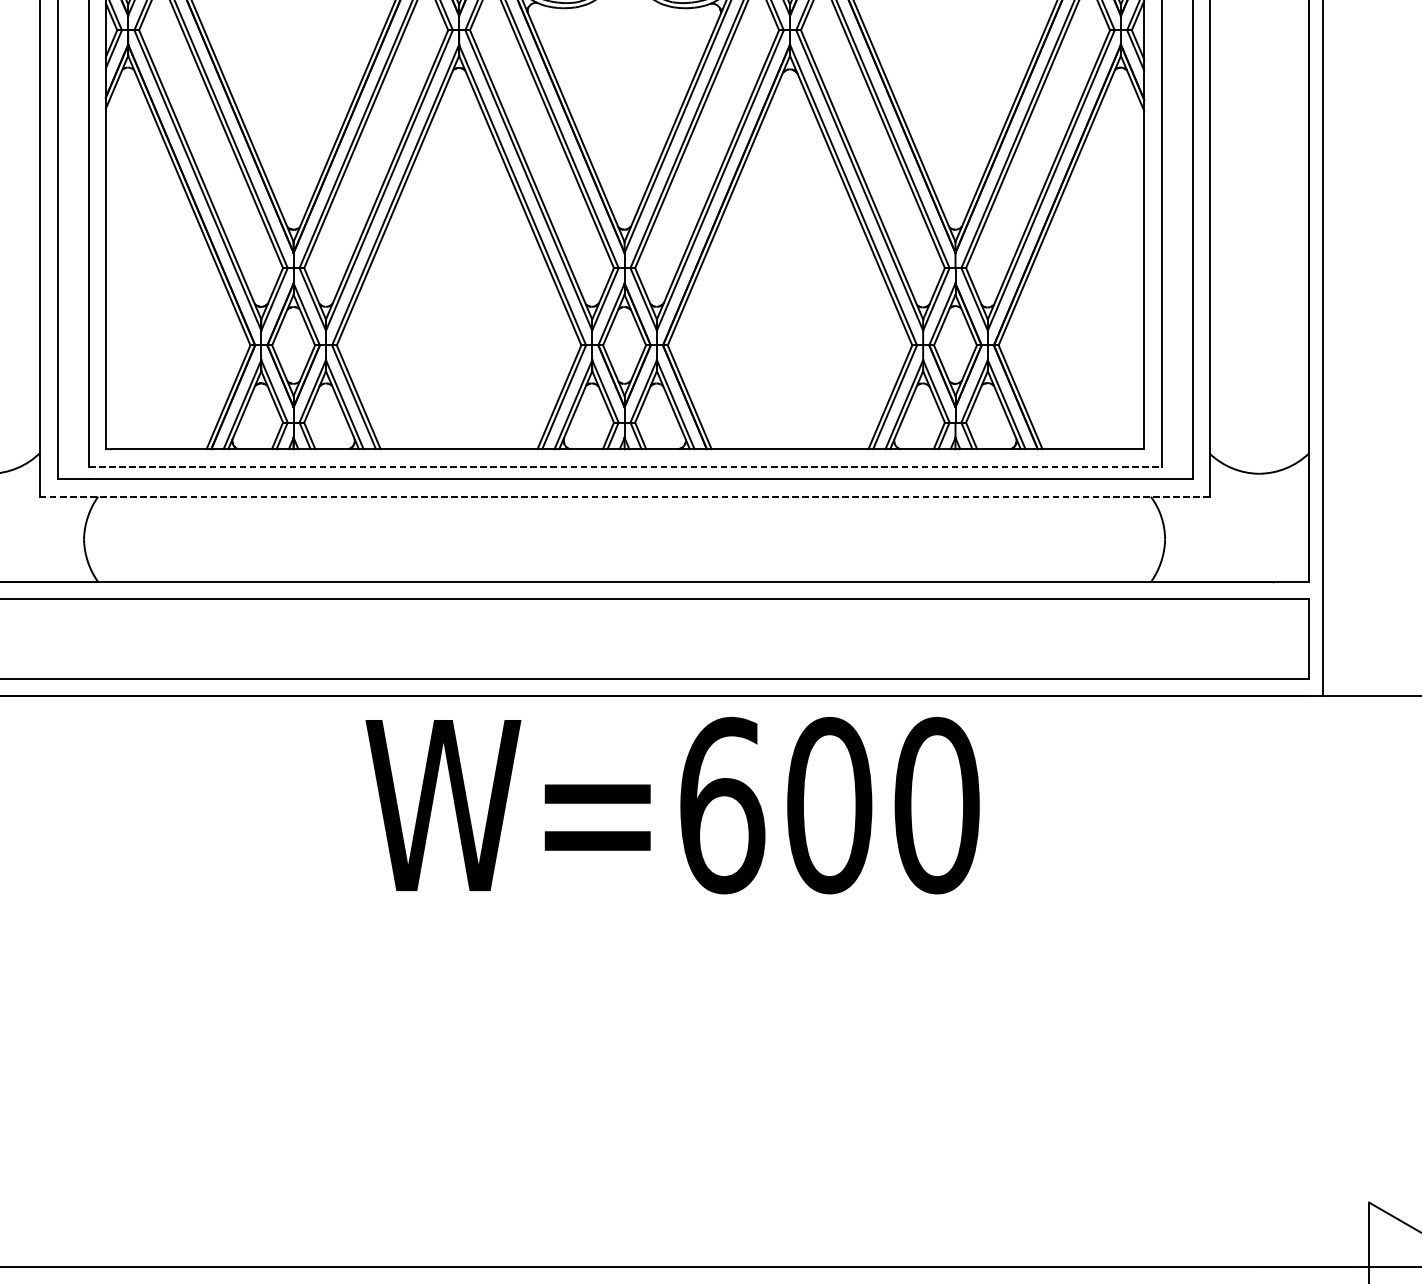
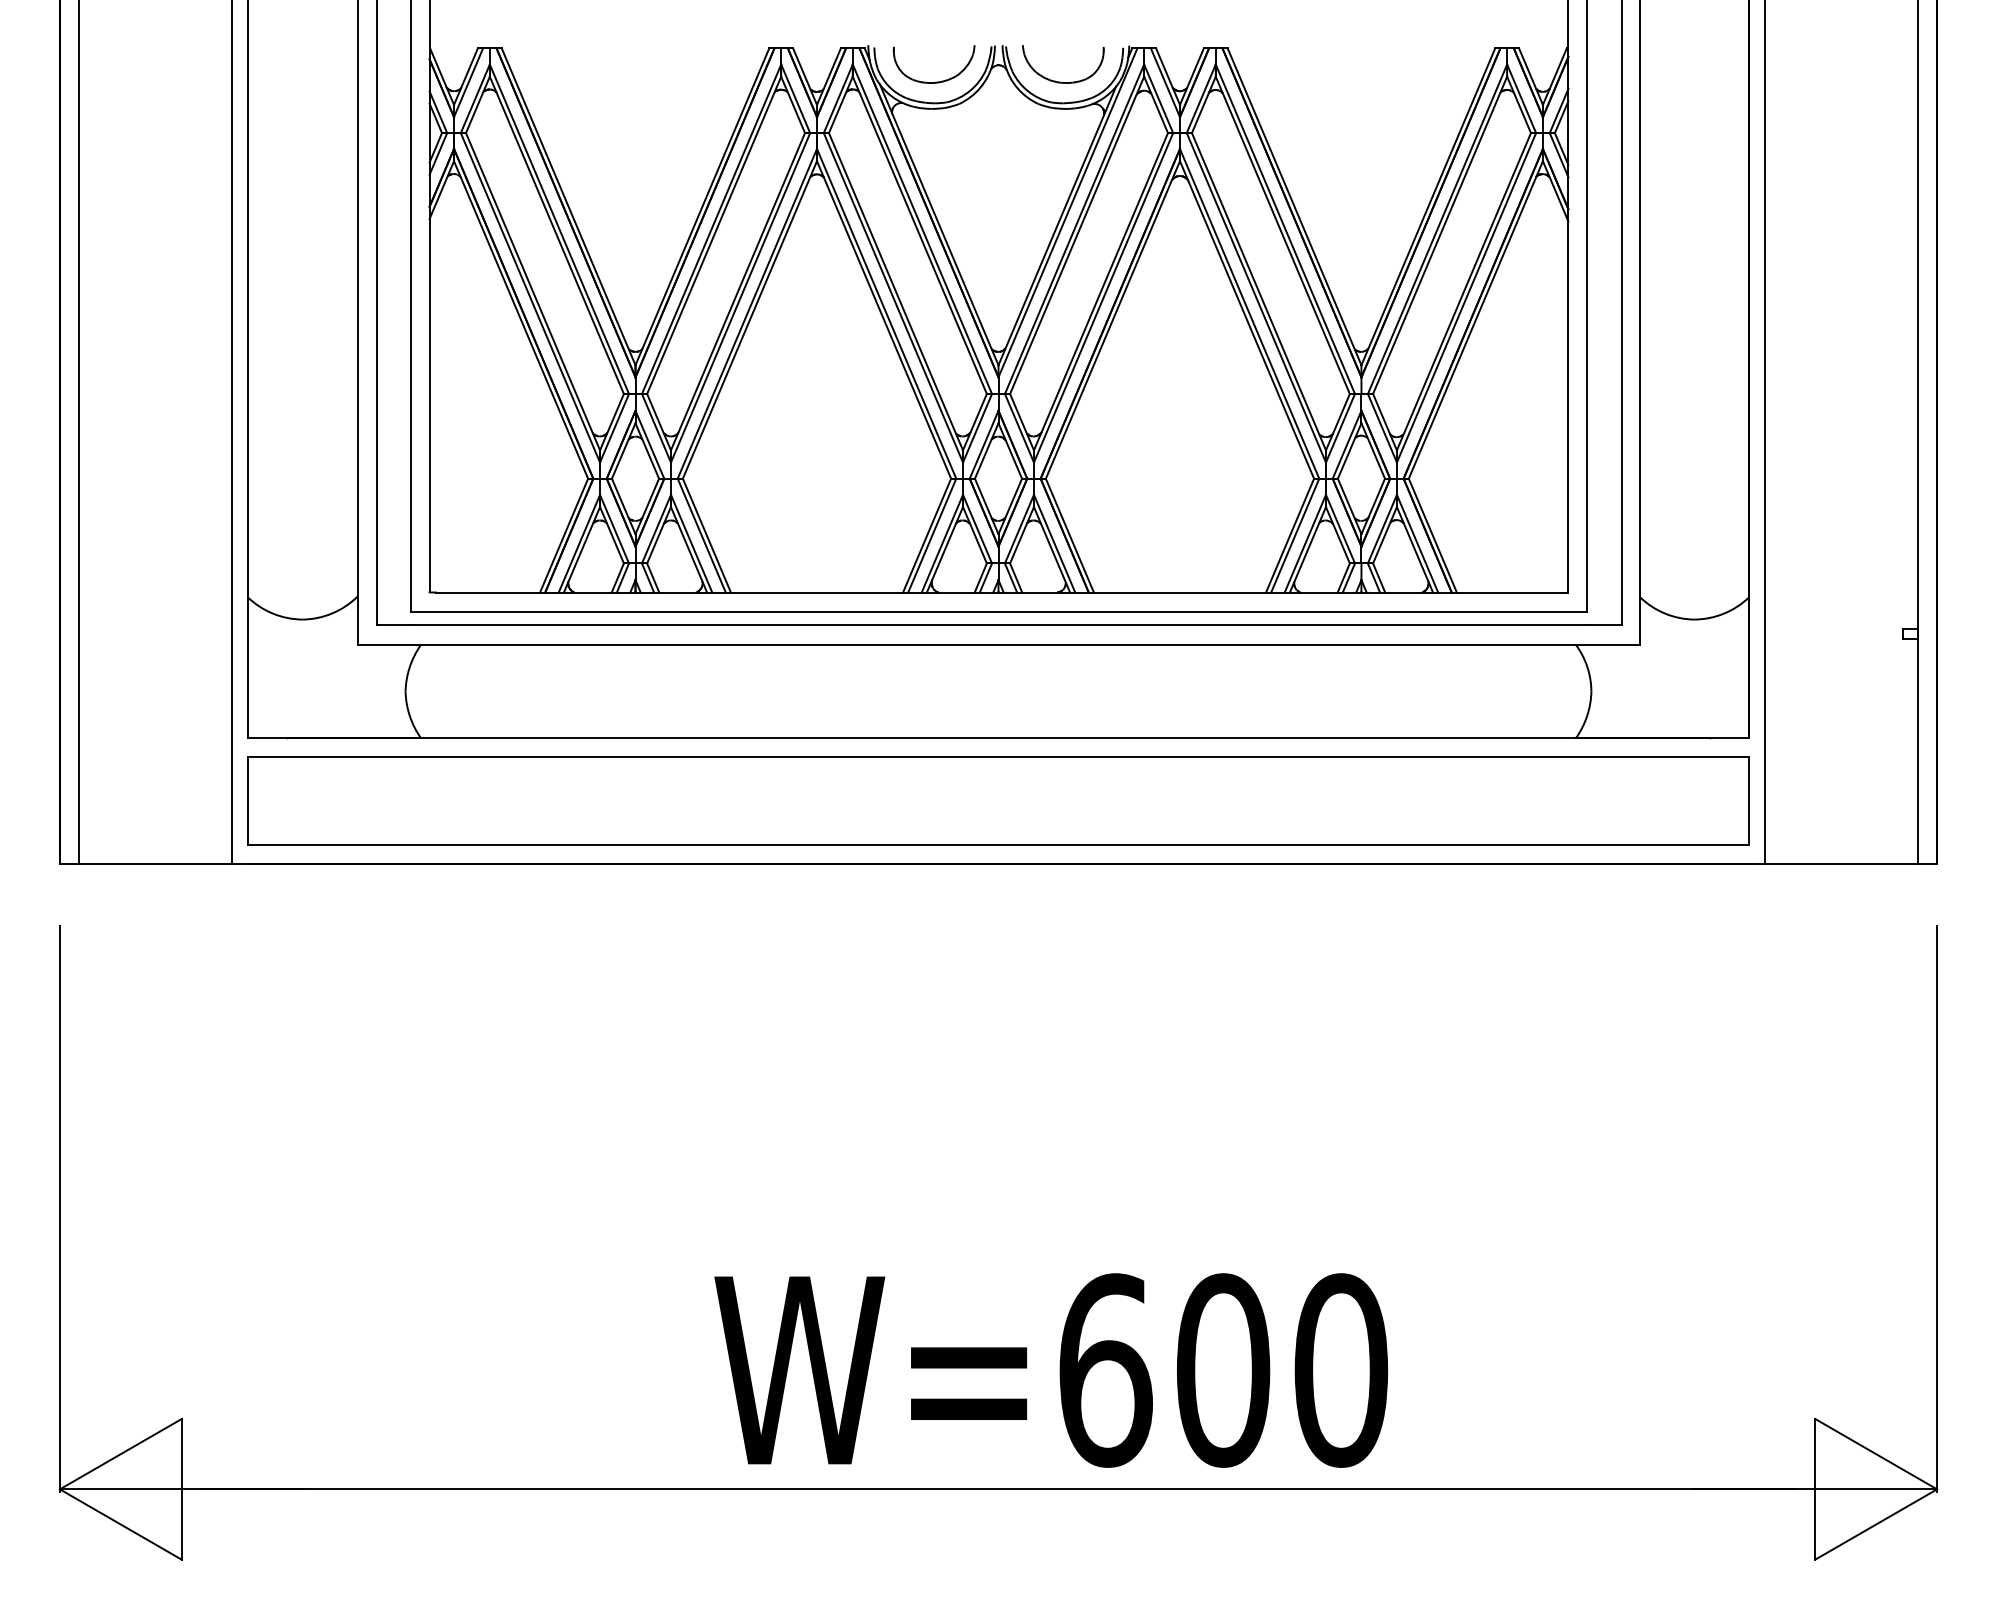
line: (625, 467) -> (999, 612), dashed -> solid
line: (624, 496) -> (998, 644), dashed -> solid
text: (672, 805) -> (1051, 1370), moved

